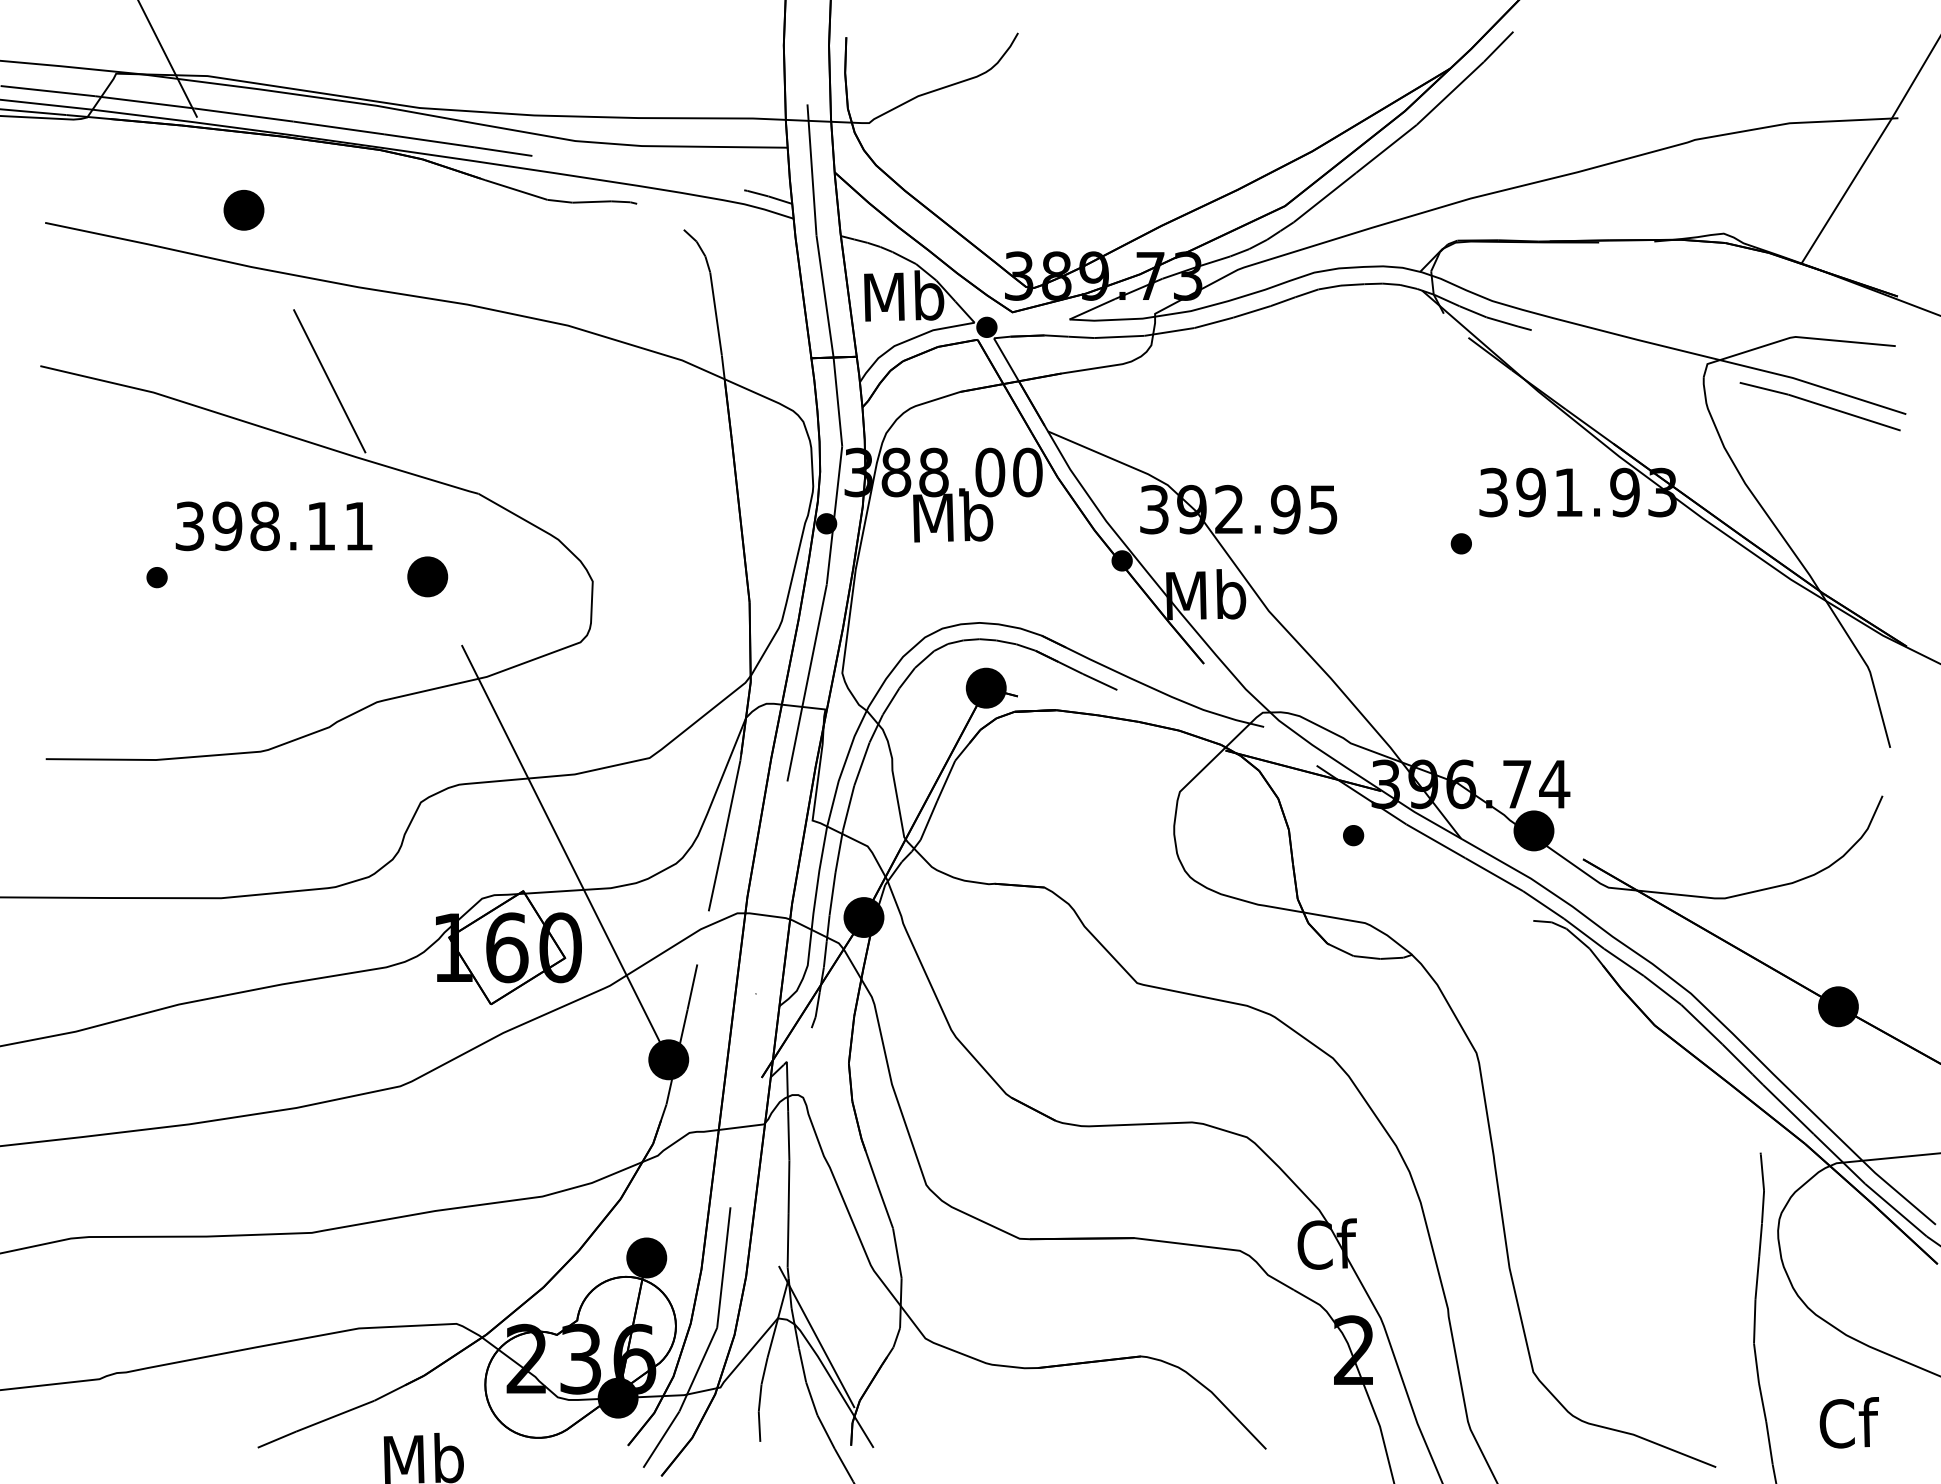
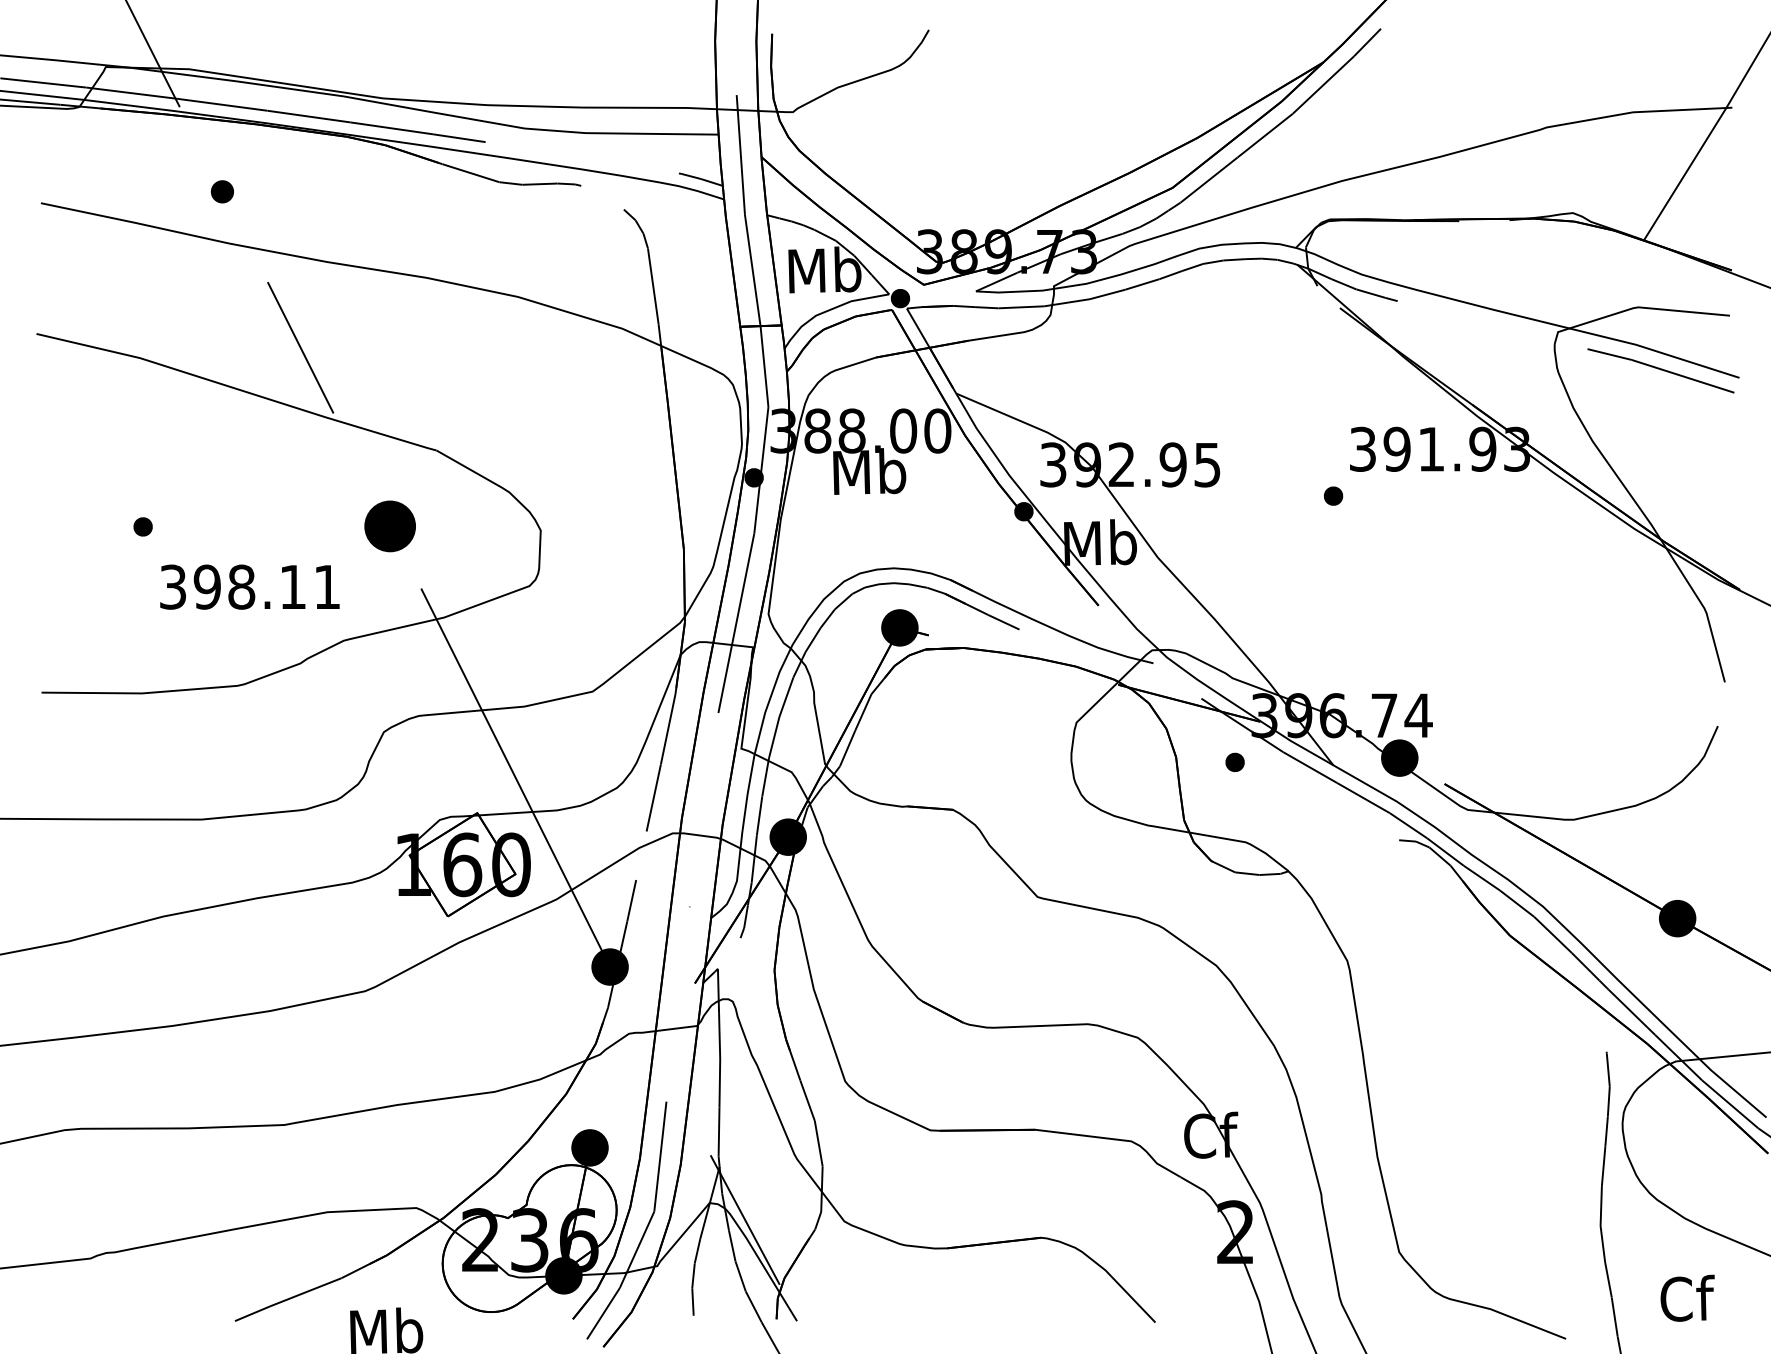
part: (244, 210) -> (222, 191), size x0.6
text: (273, 525) -> (249, 586), moved
part: (427, 576) -> (389, 525), size x1.4

